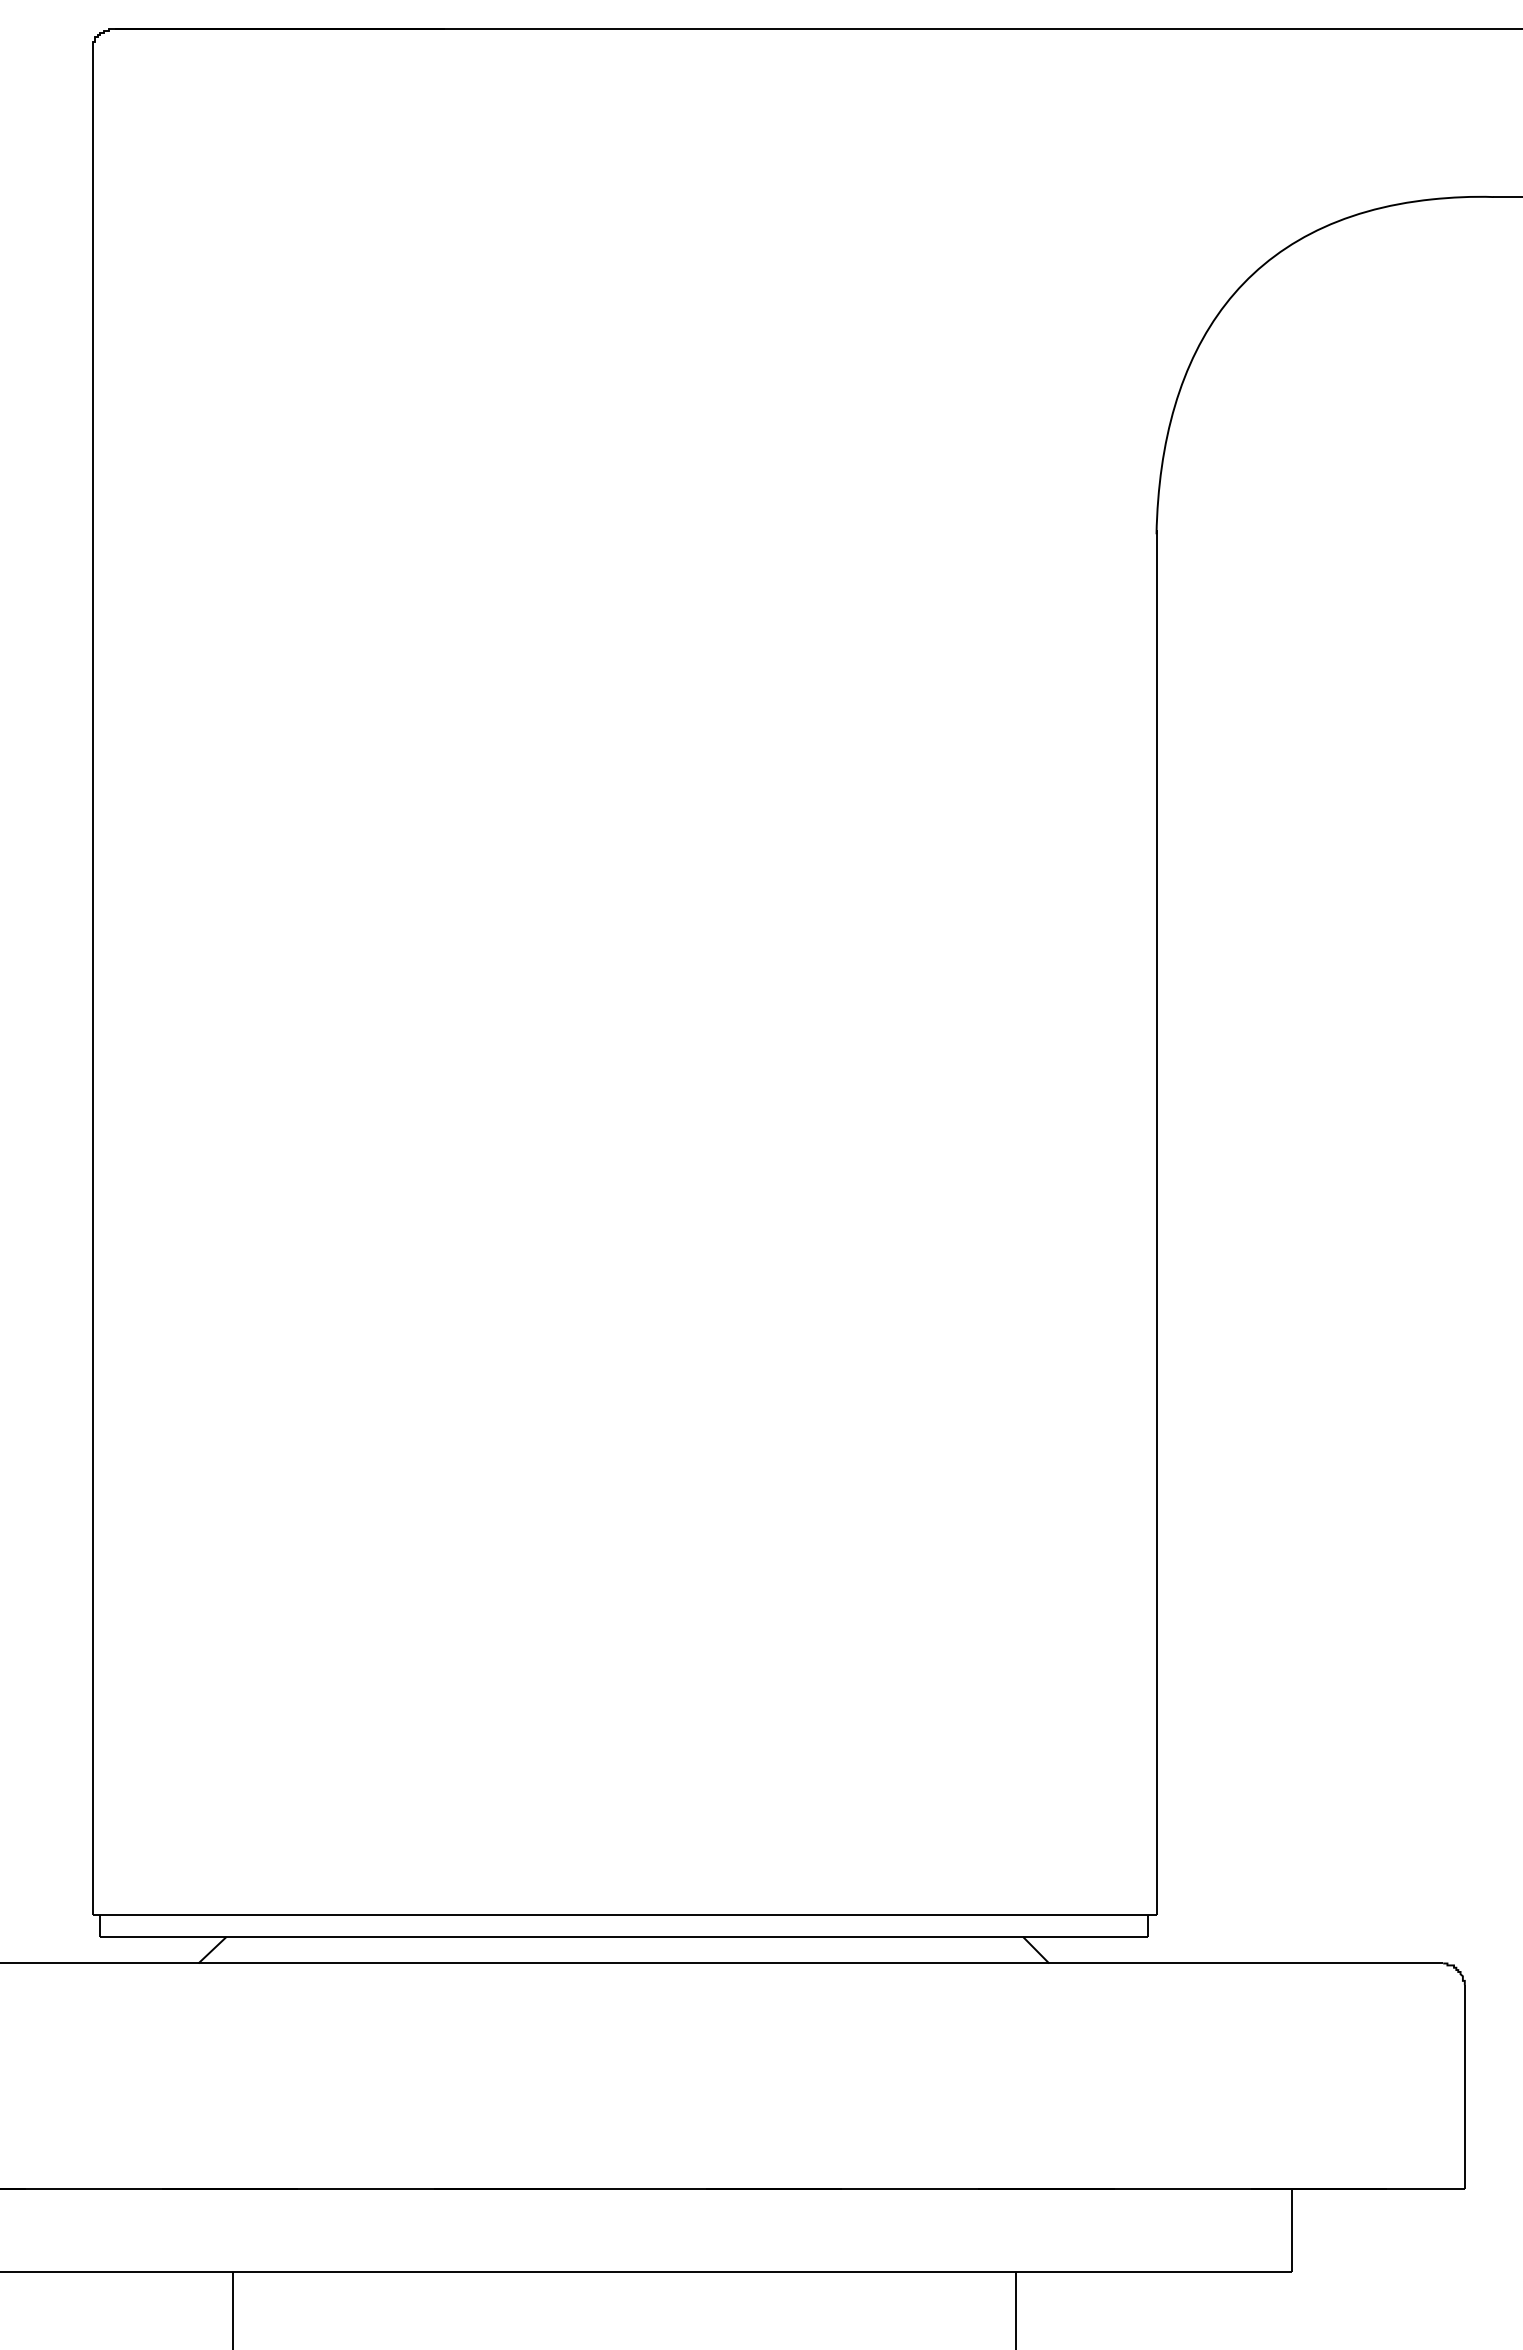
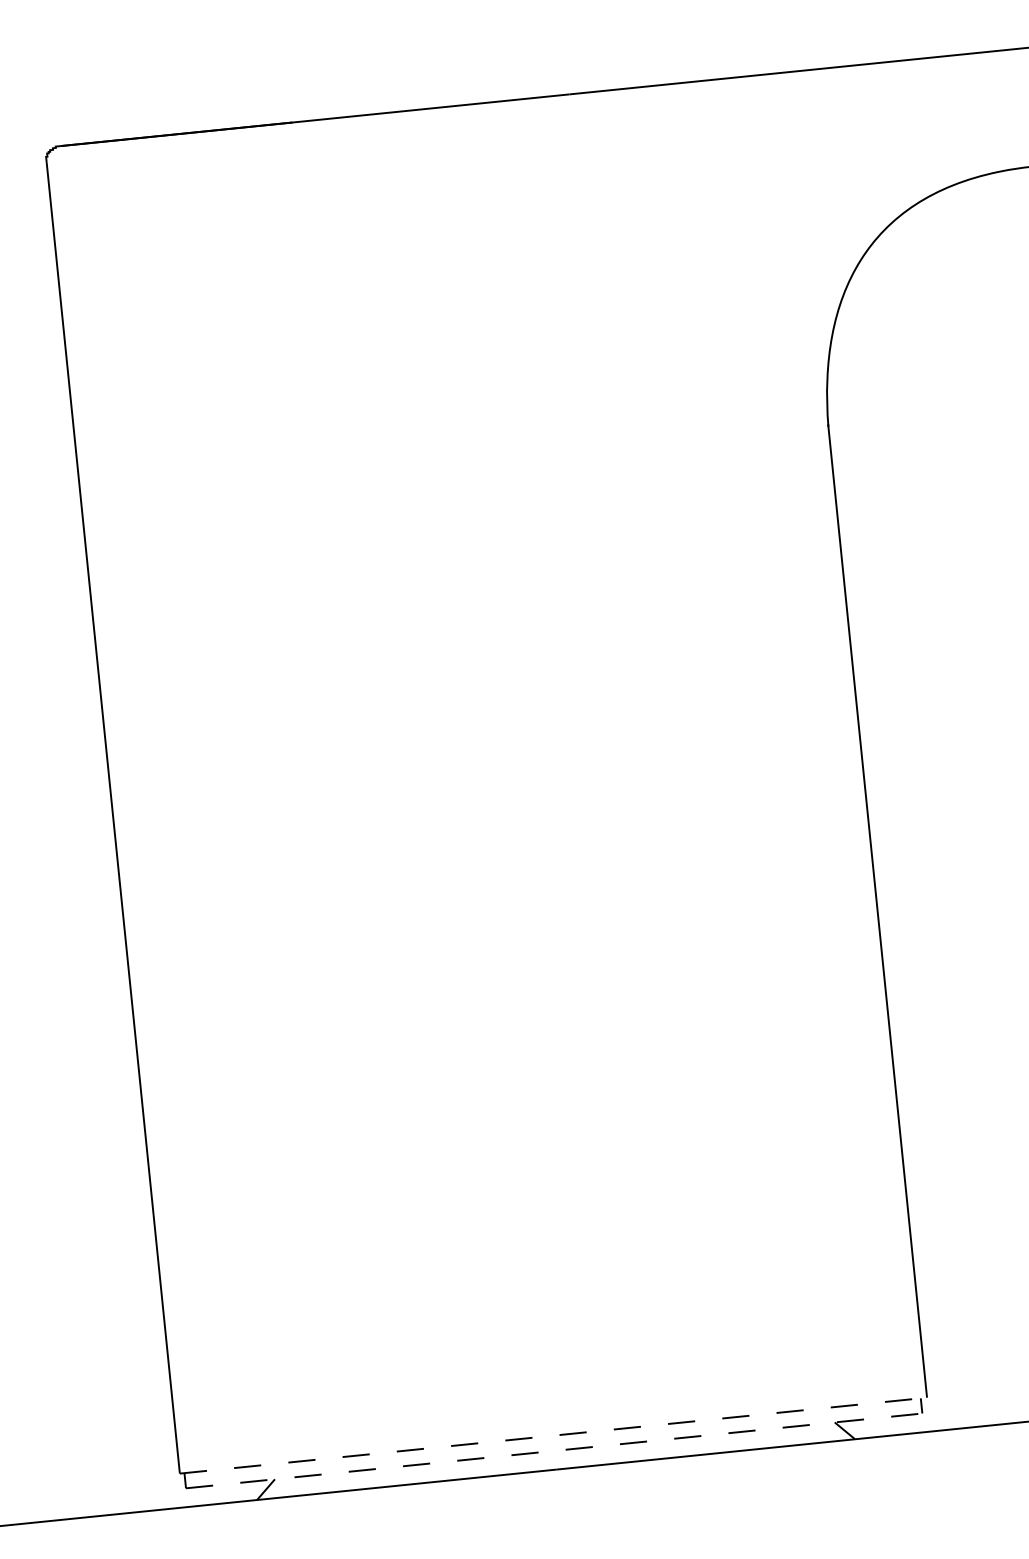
line: (625, 1915) -> (553, 1435), solid -> dashed
line: (623, 1936) -> (553, 1450), solid -> dashed

